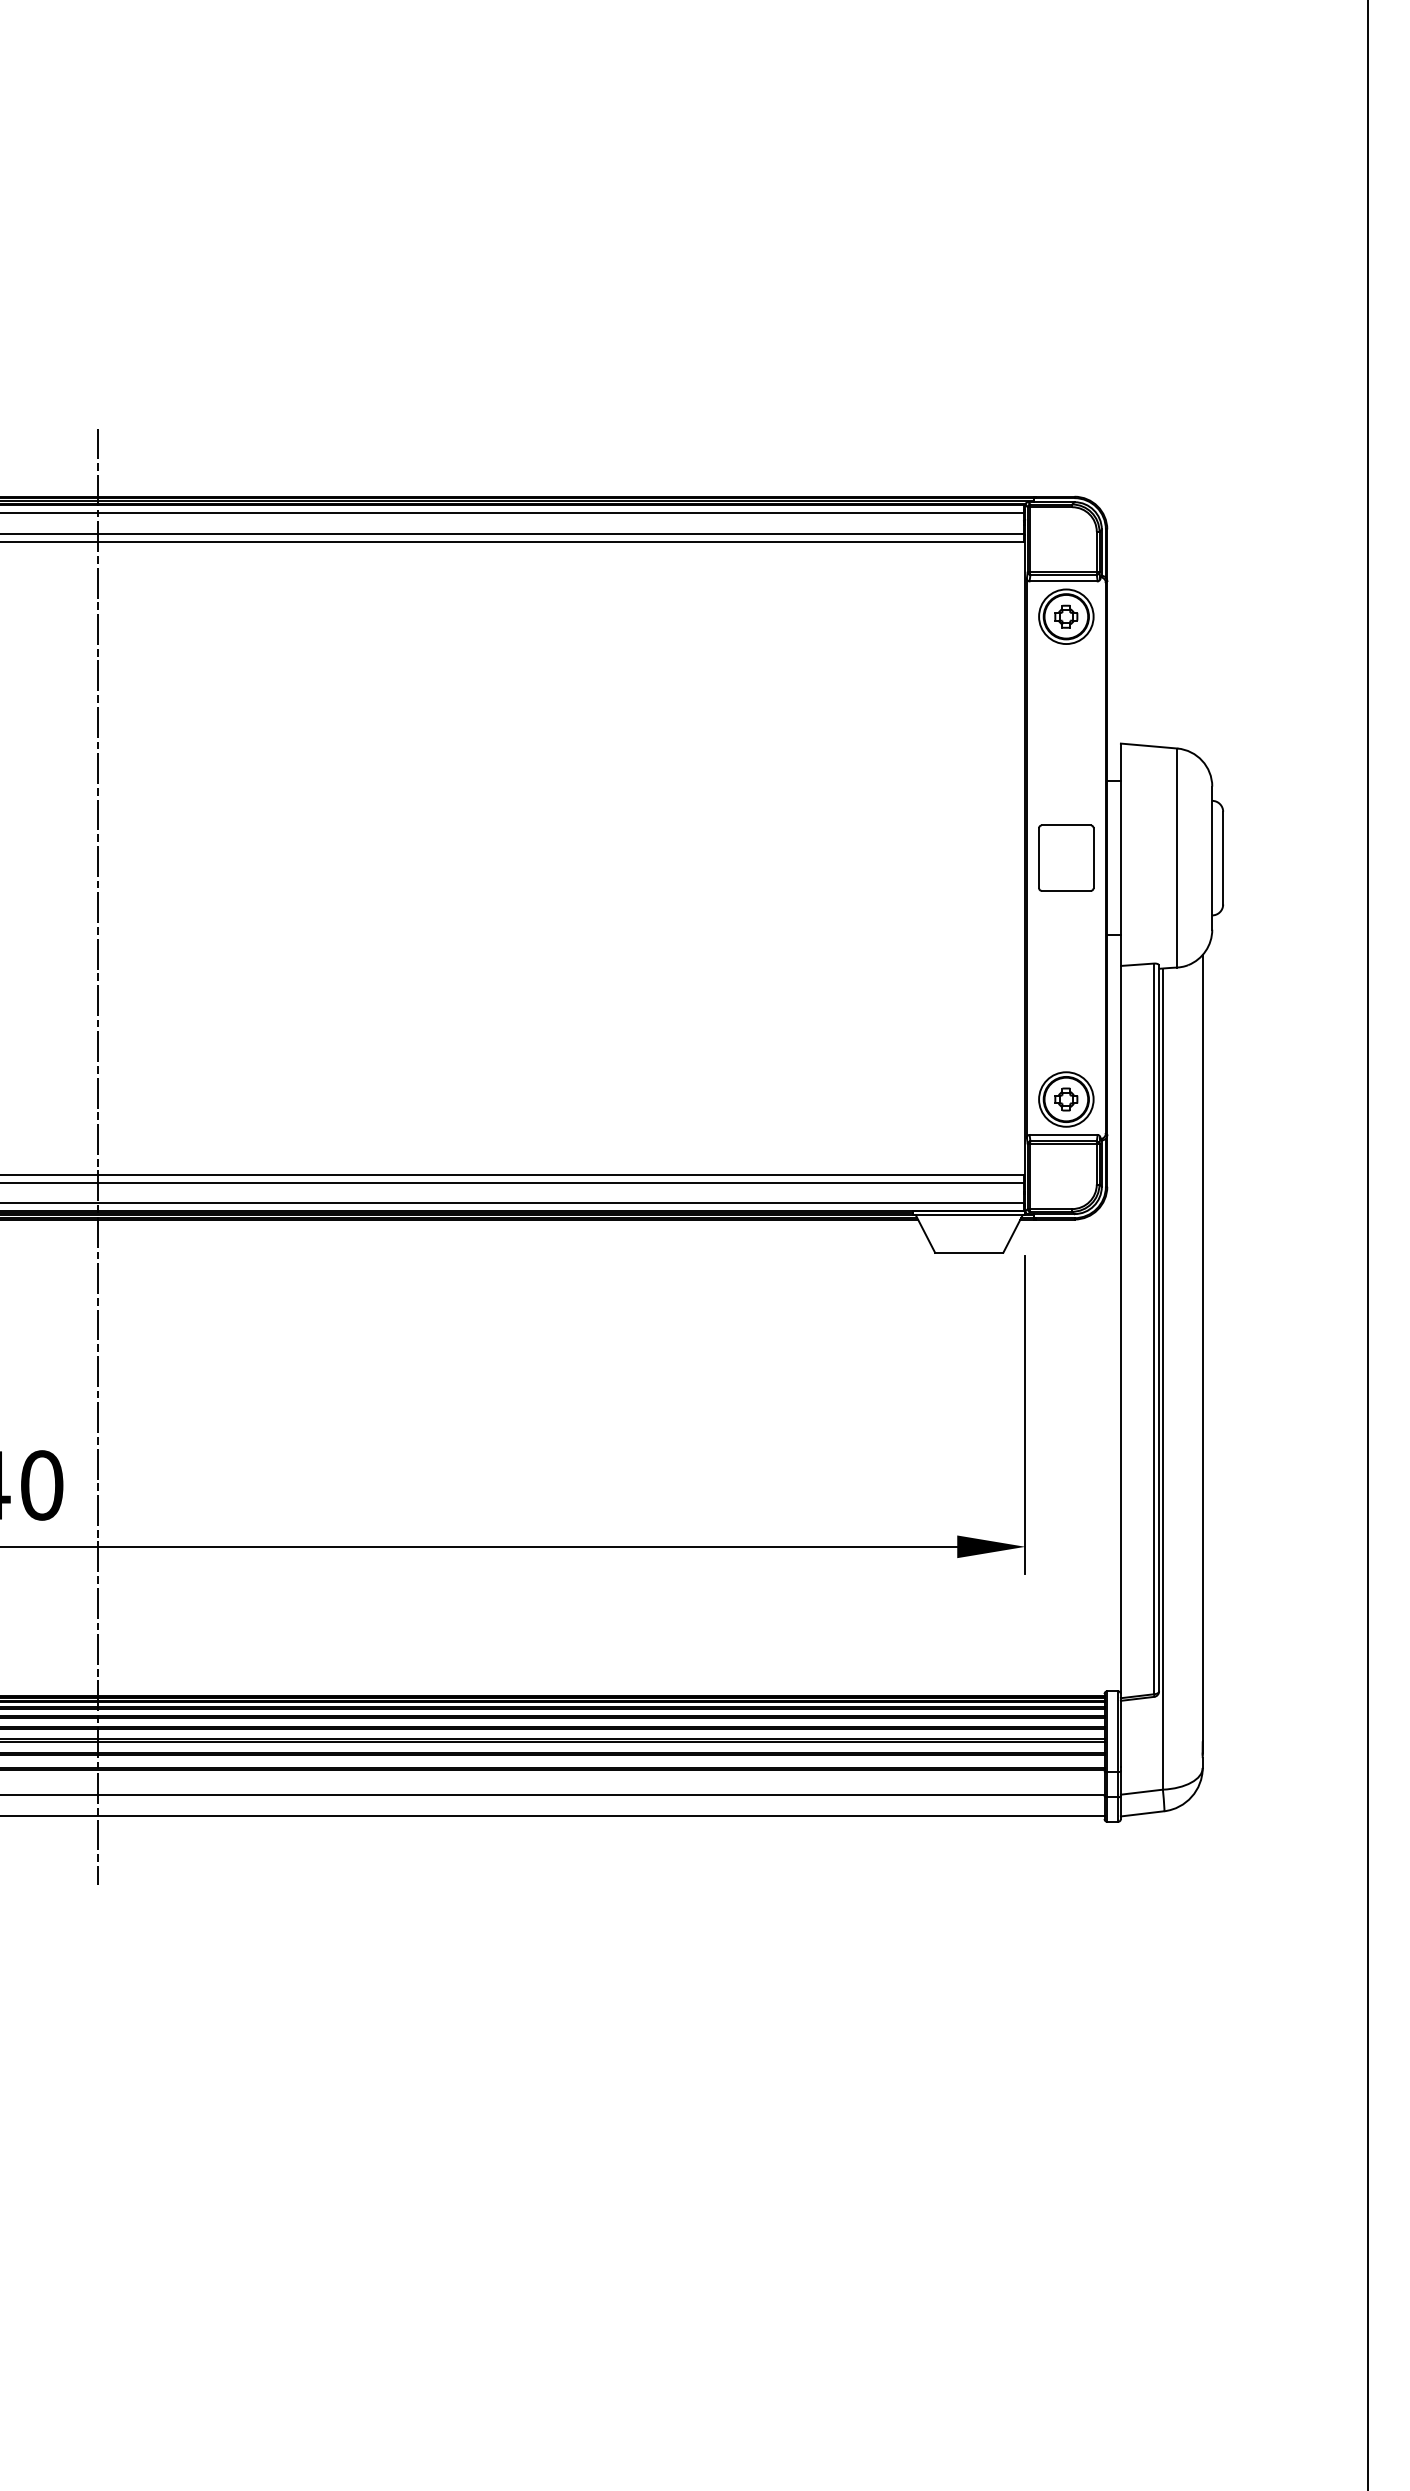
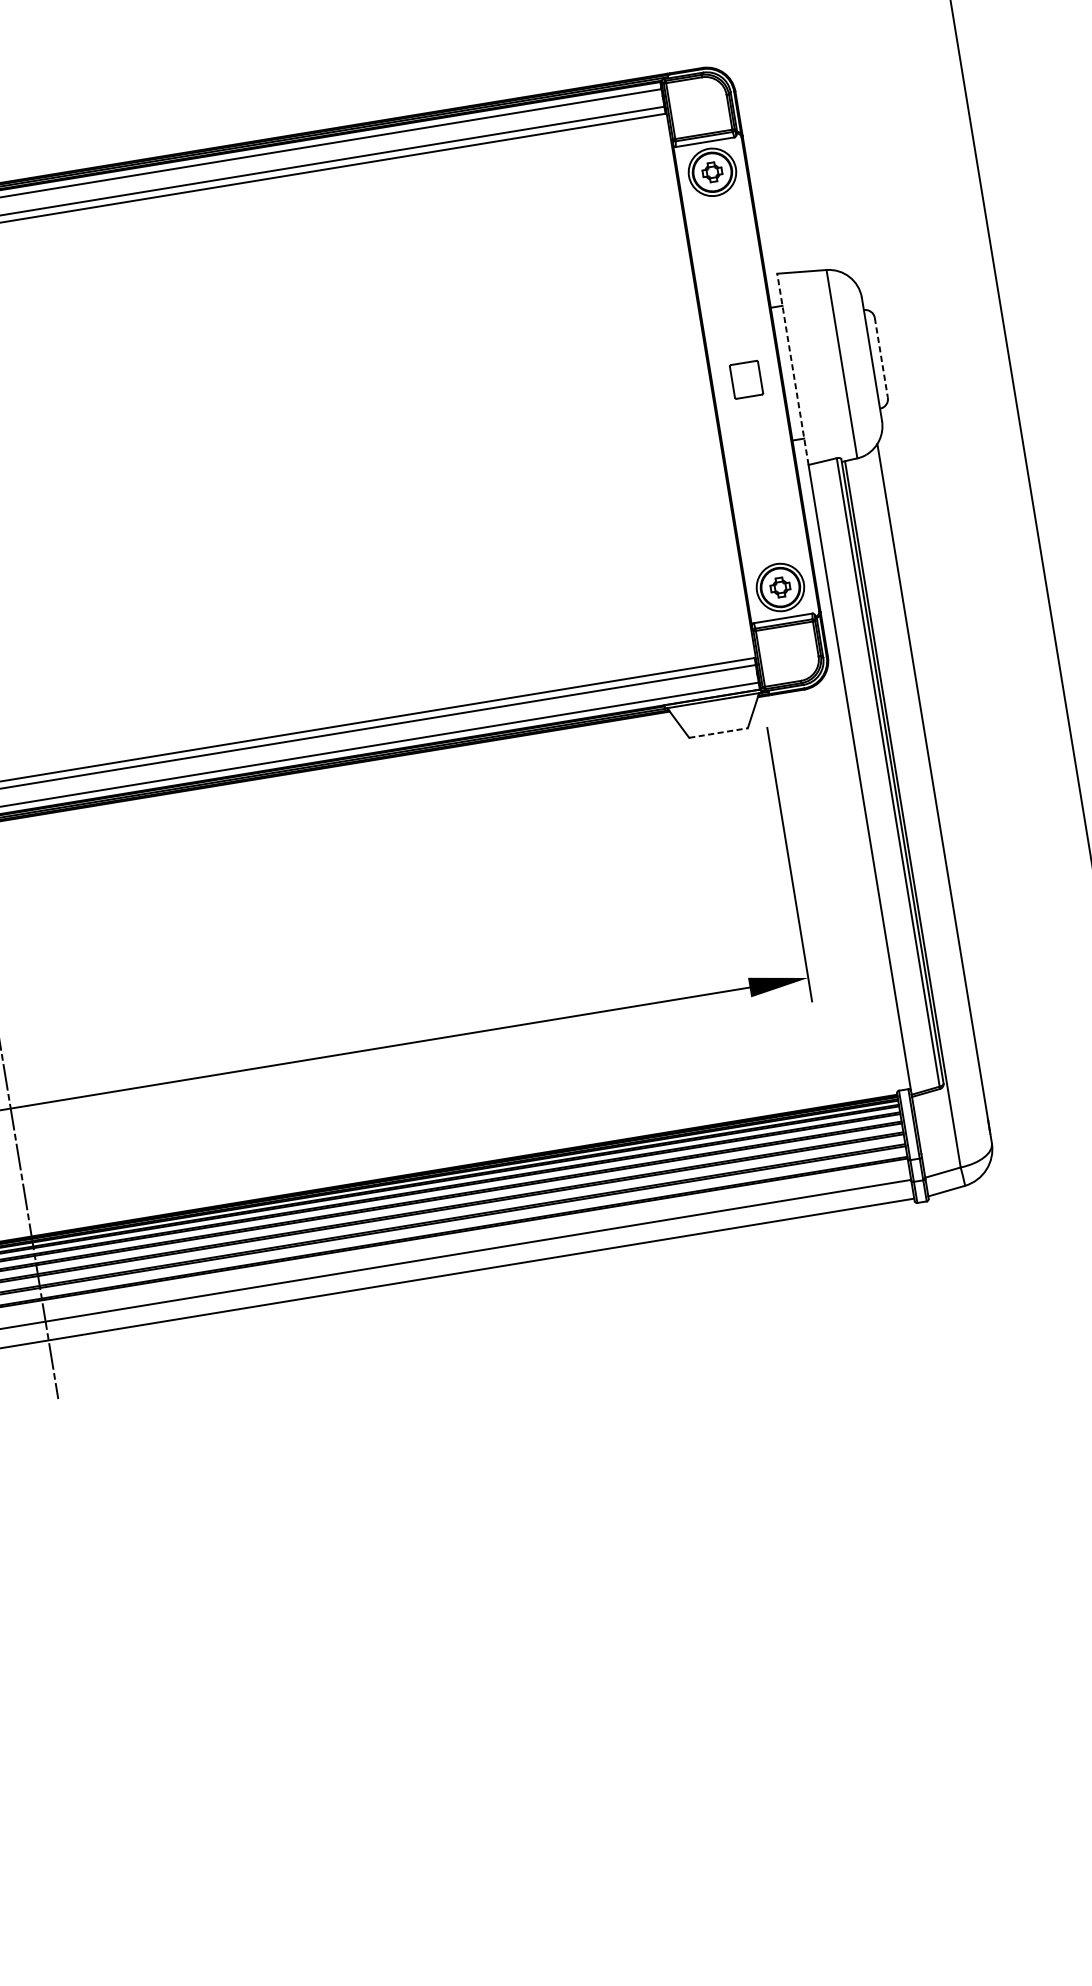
line: (1120, 854) -> (792, 369), solid -> dashed
part: (1066, 857) -> (746, 379), size x0.6
line: (1223, 858) -> (881, 358), solid -> dashed
line: (969, 1252) -> (718, 732), solid -> dashed

